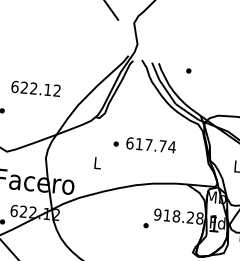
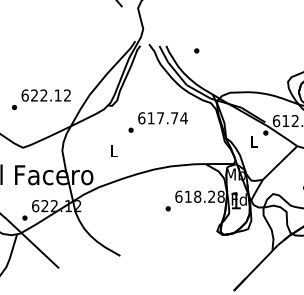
text: (35, 88) -> (45, 95), moved
text: (150, 145) -> (162, 118), moved
text: (157, 214) -> (178, 196), 918.28 -> 618.28

